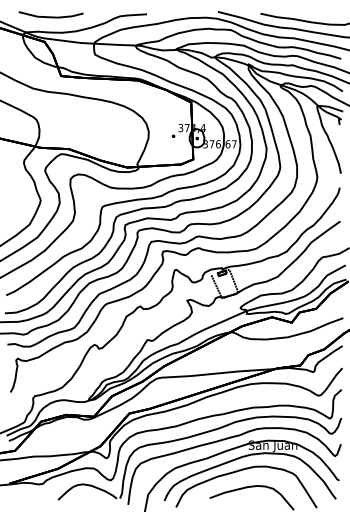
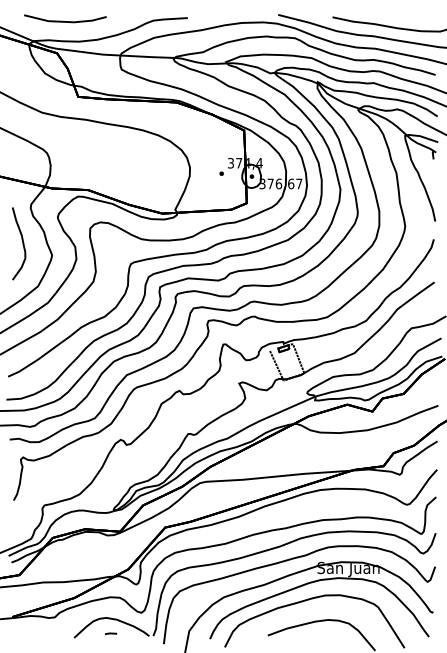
curve: (16, 188) -> (21, 240), added
line: (86, 496) -> (110, 633), added

